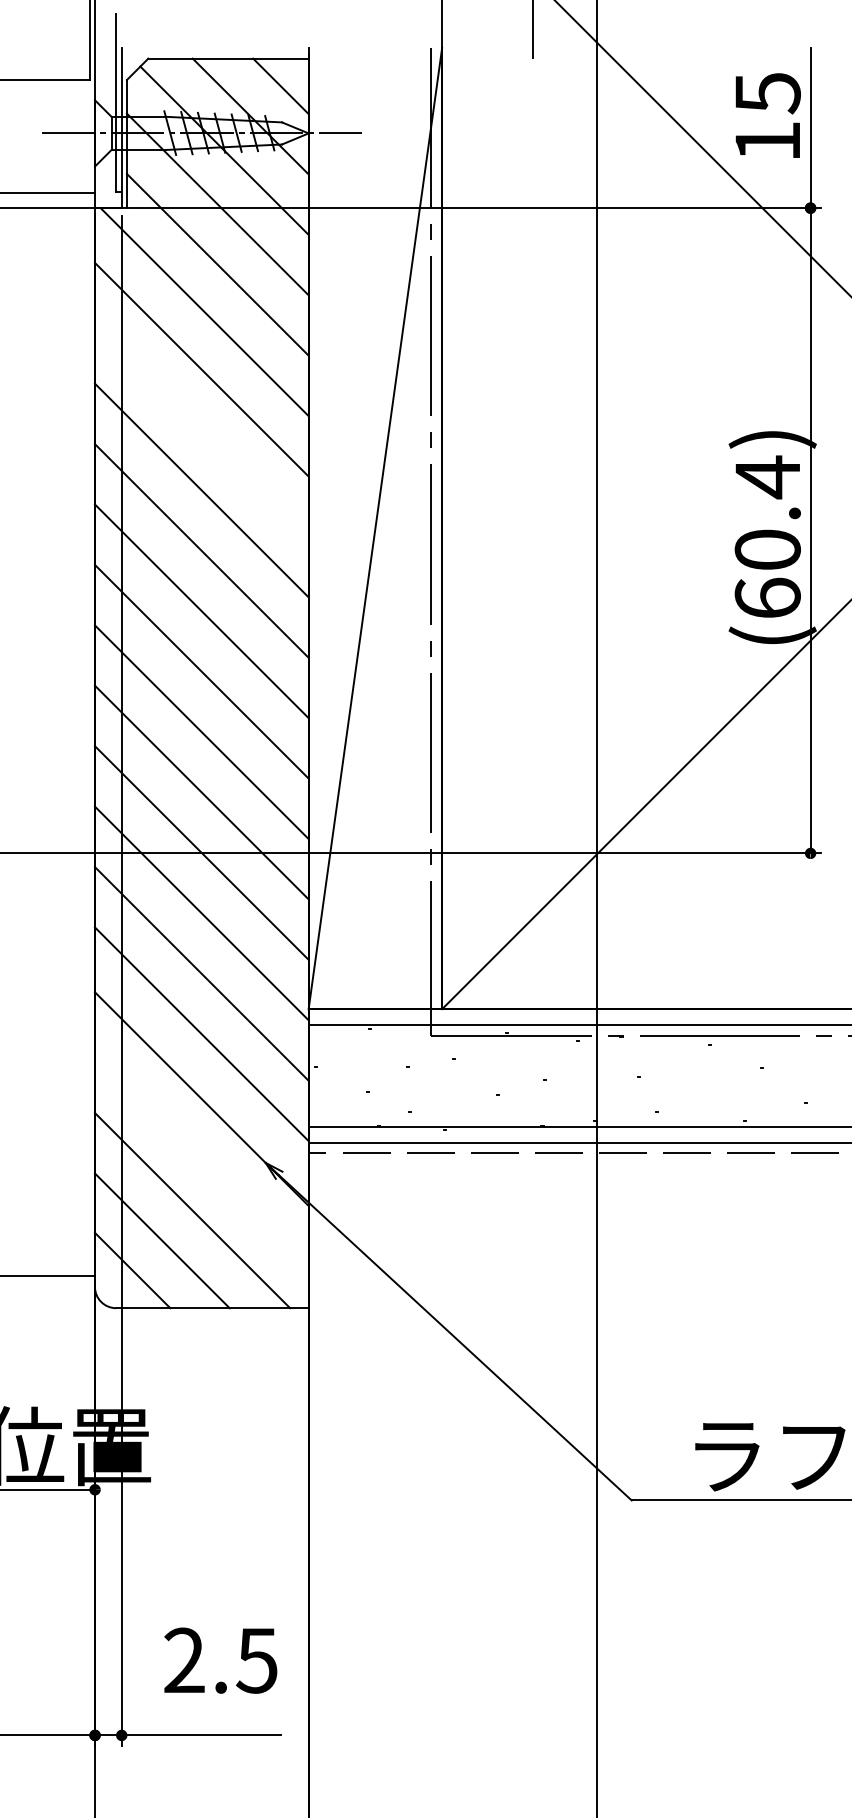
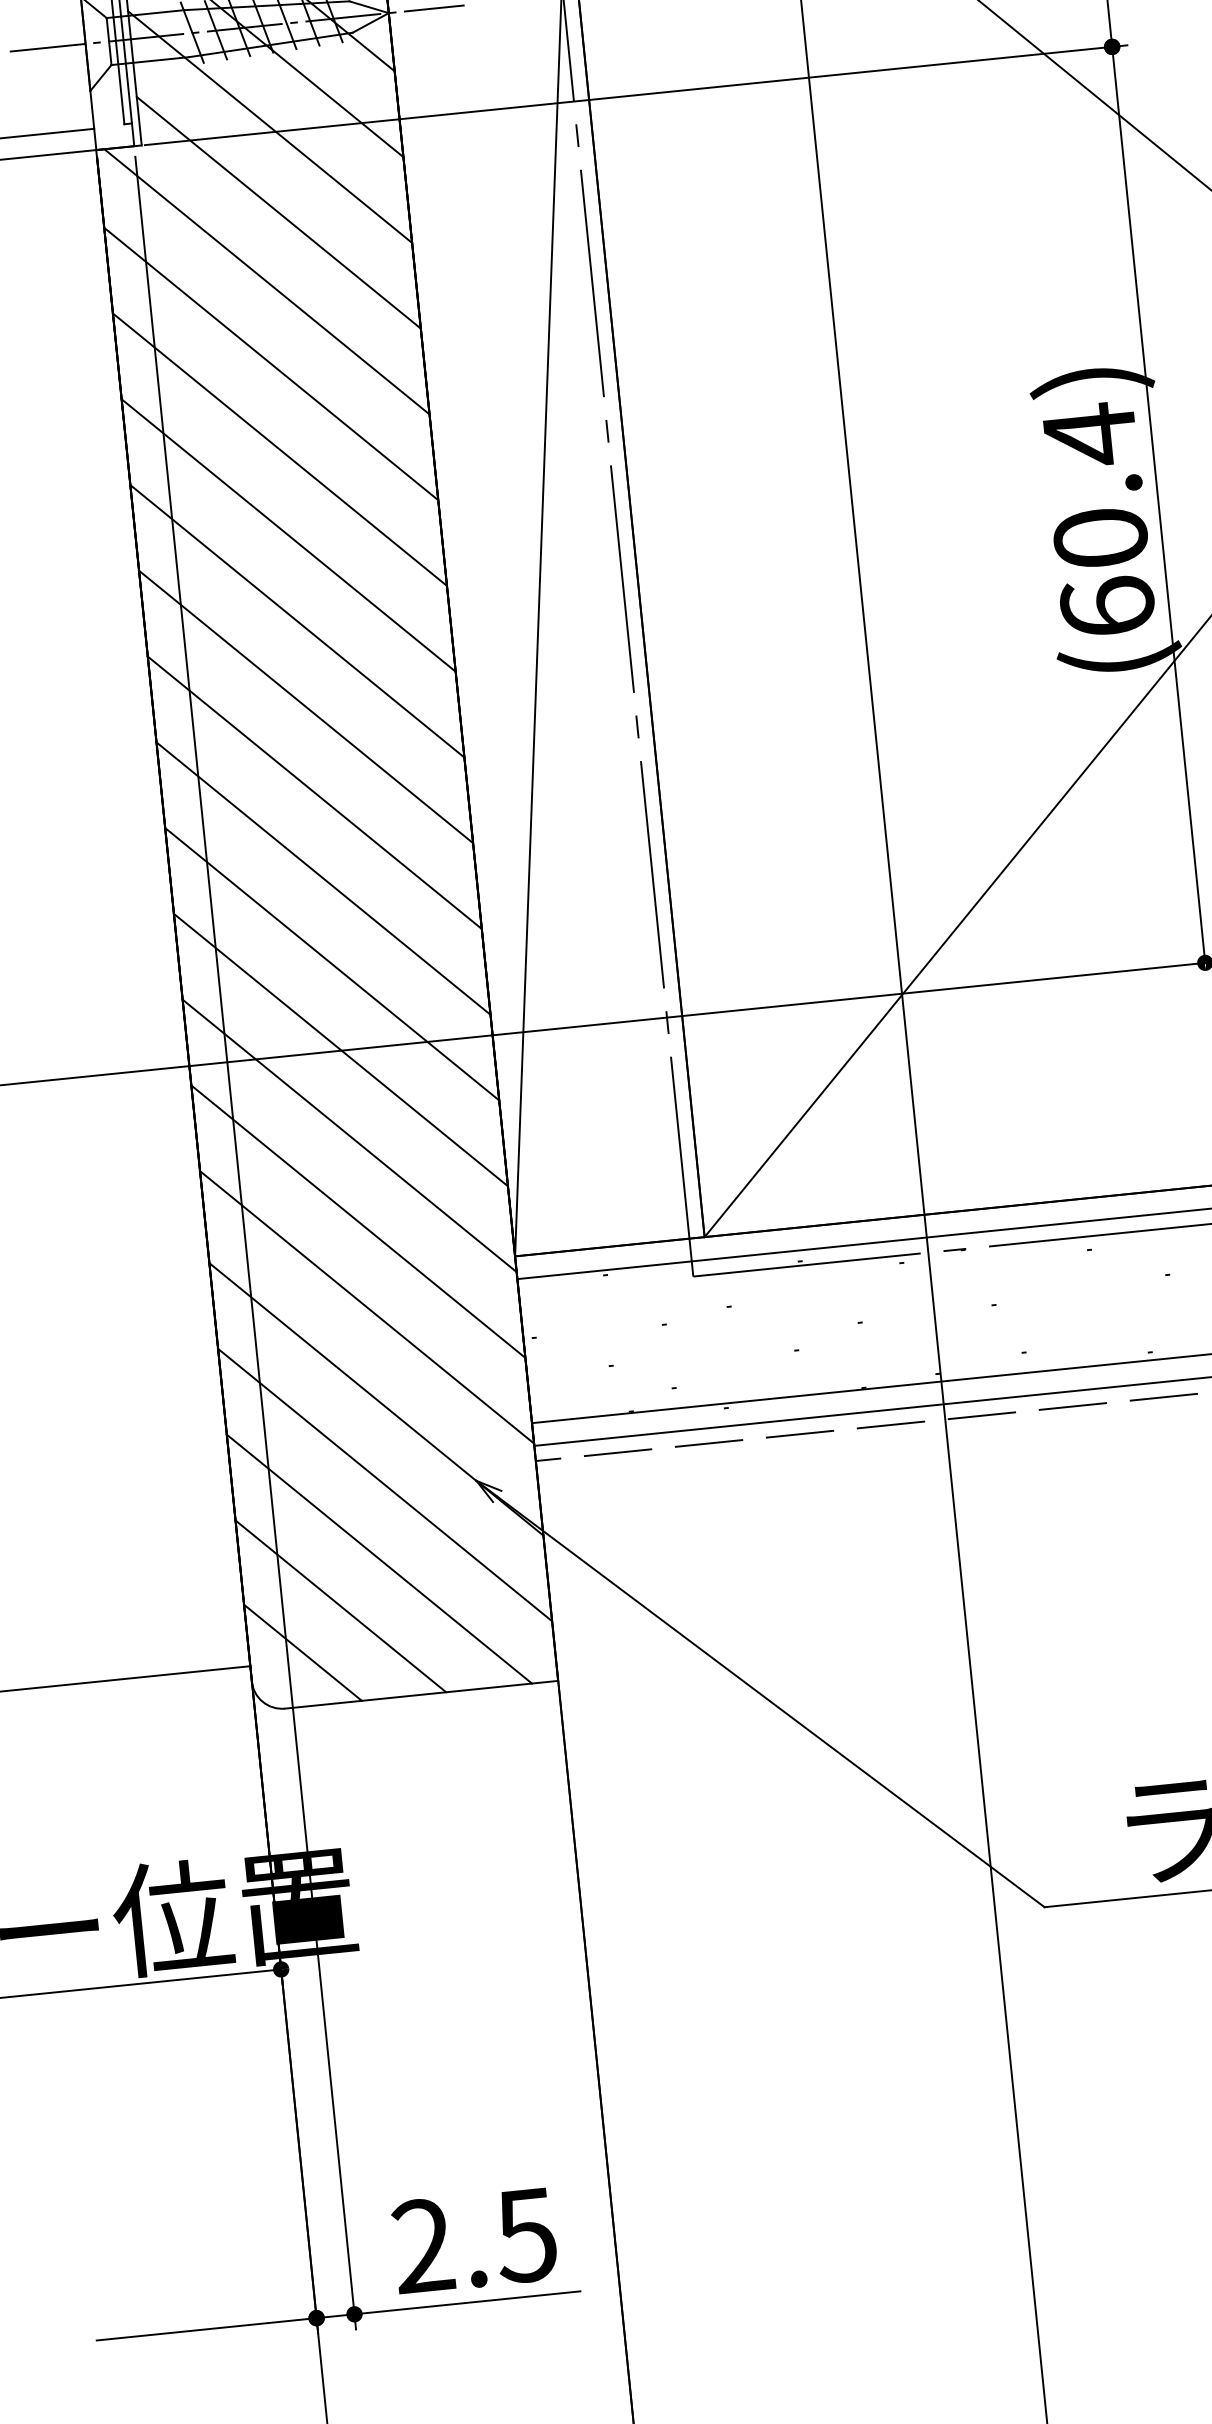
line: (201, 429) -> (279, 448), added
line: (201, 1159) -> (384, 1485), added
text: (220, 1660) -> (474, 2240), moved

